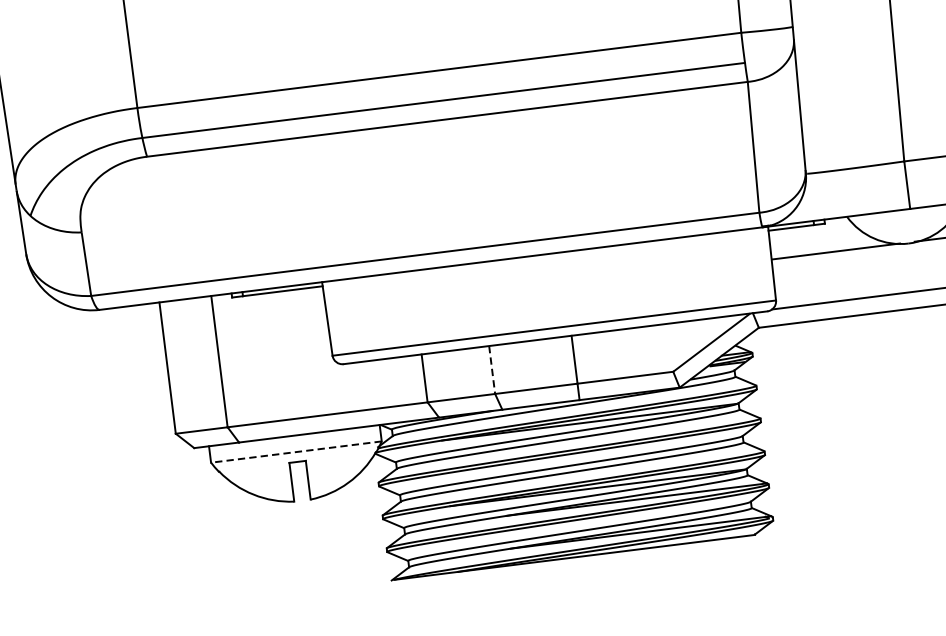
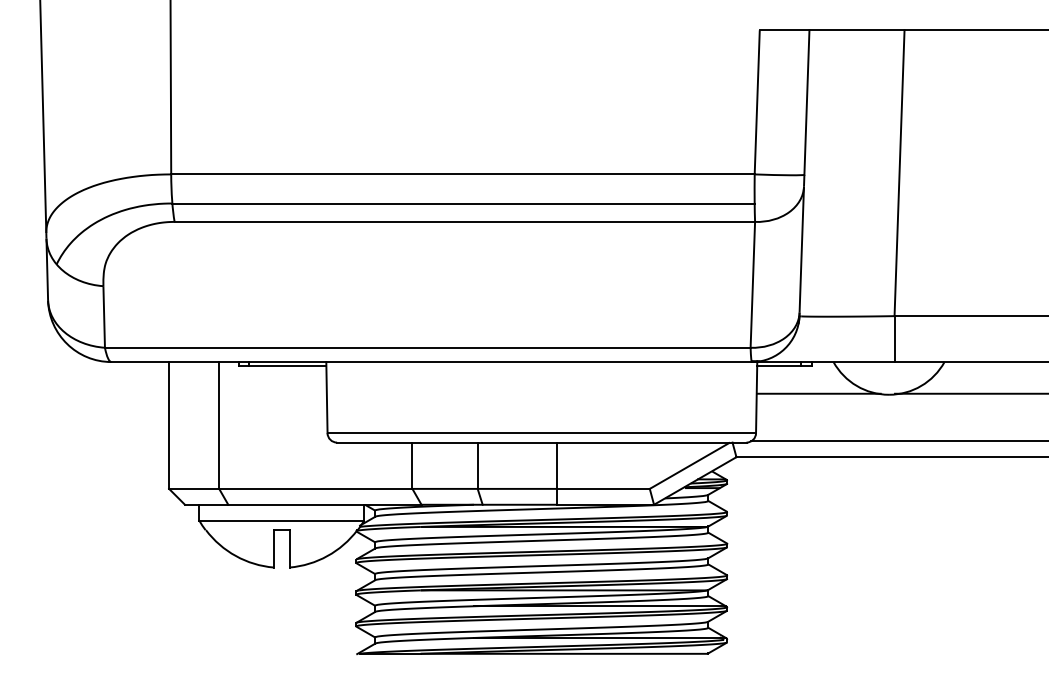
line: (492, 370) -> (477, 466), dashed -> solid
line: (296, 451) -> (281, 520), dashed -> solid

